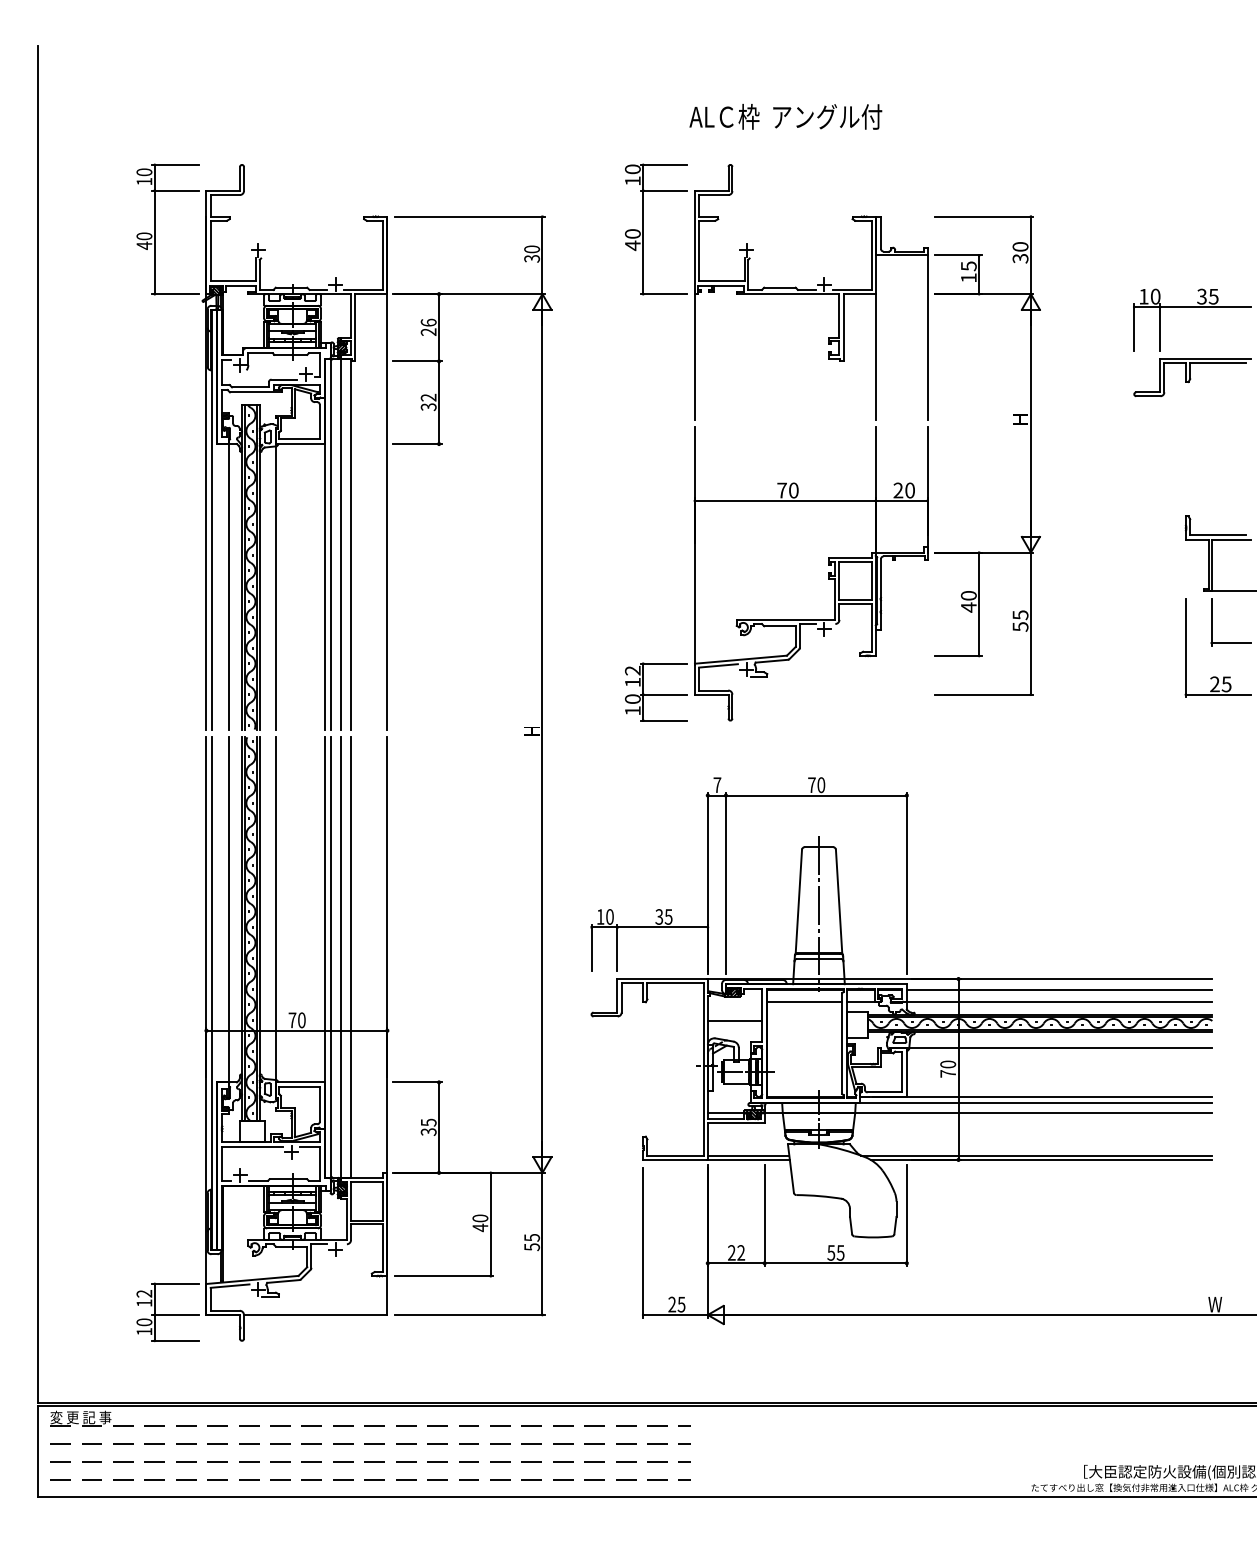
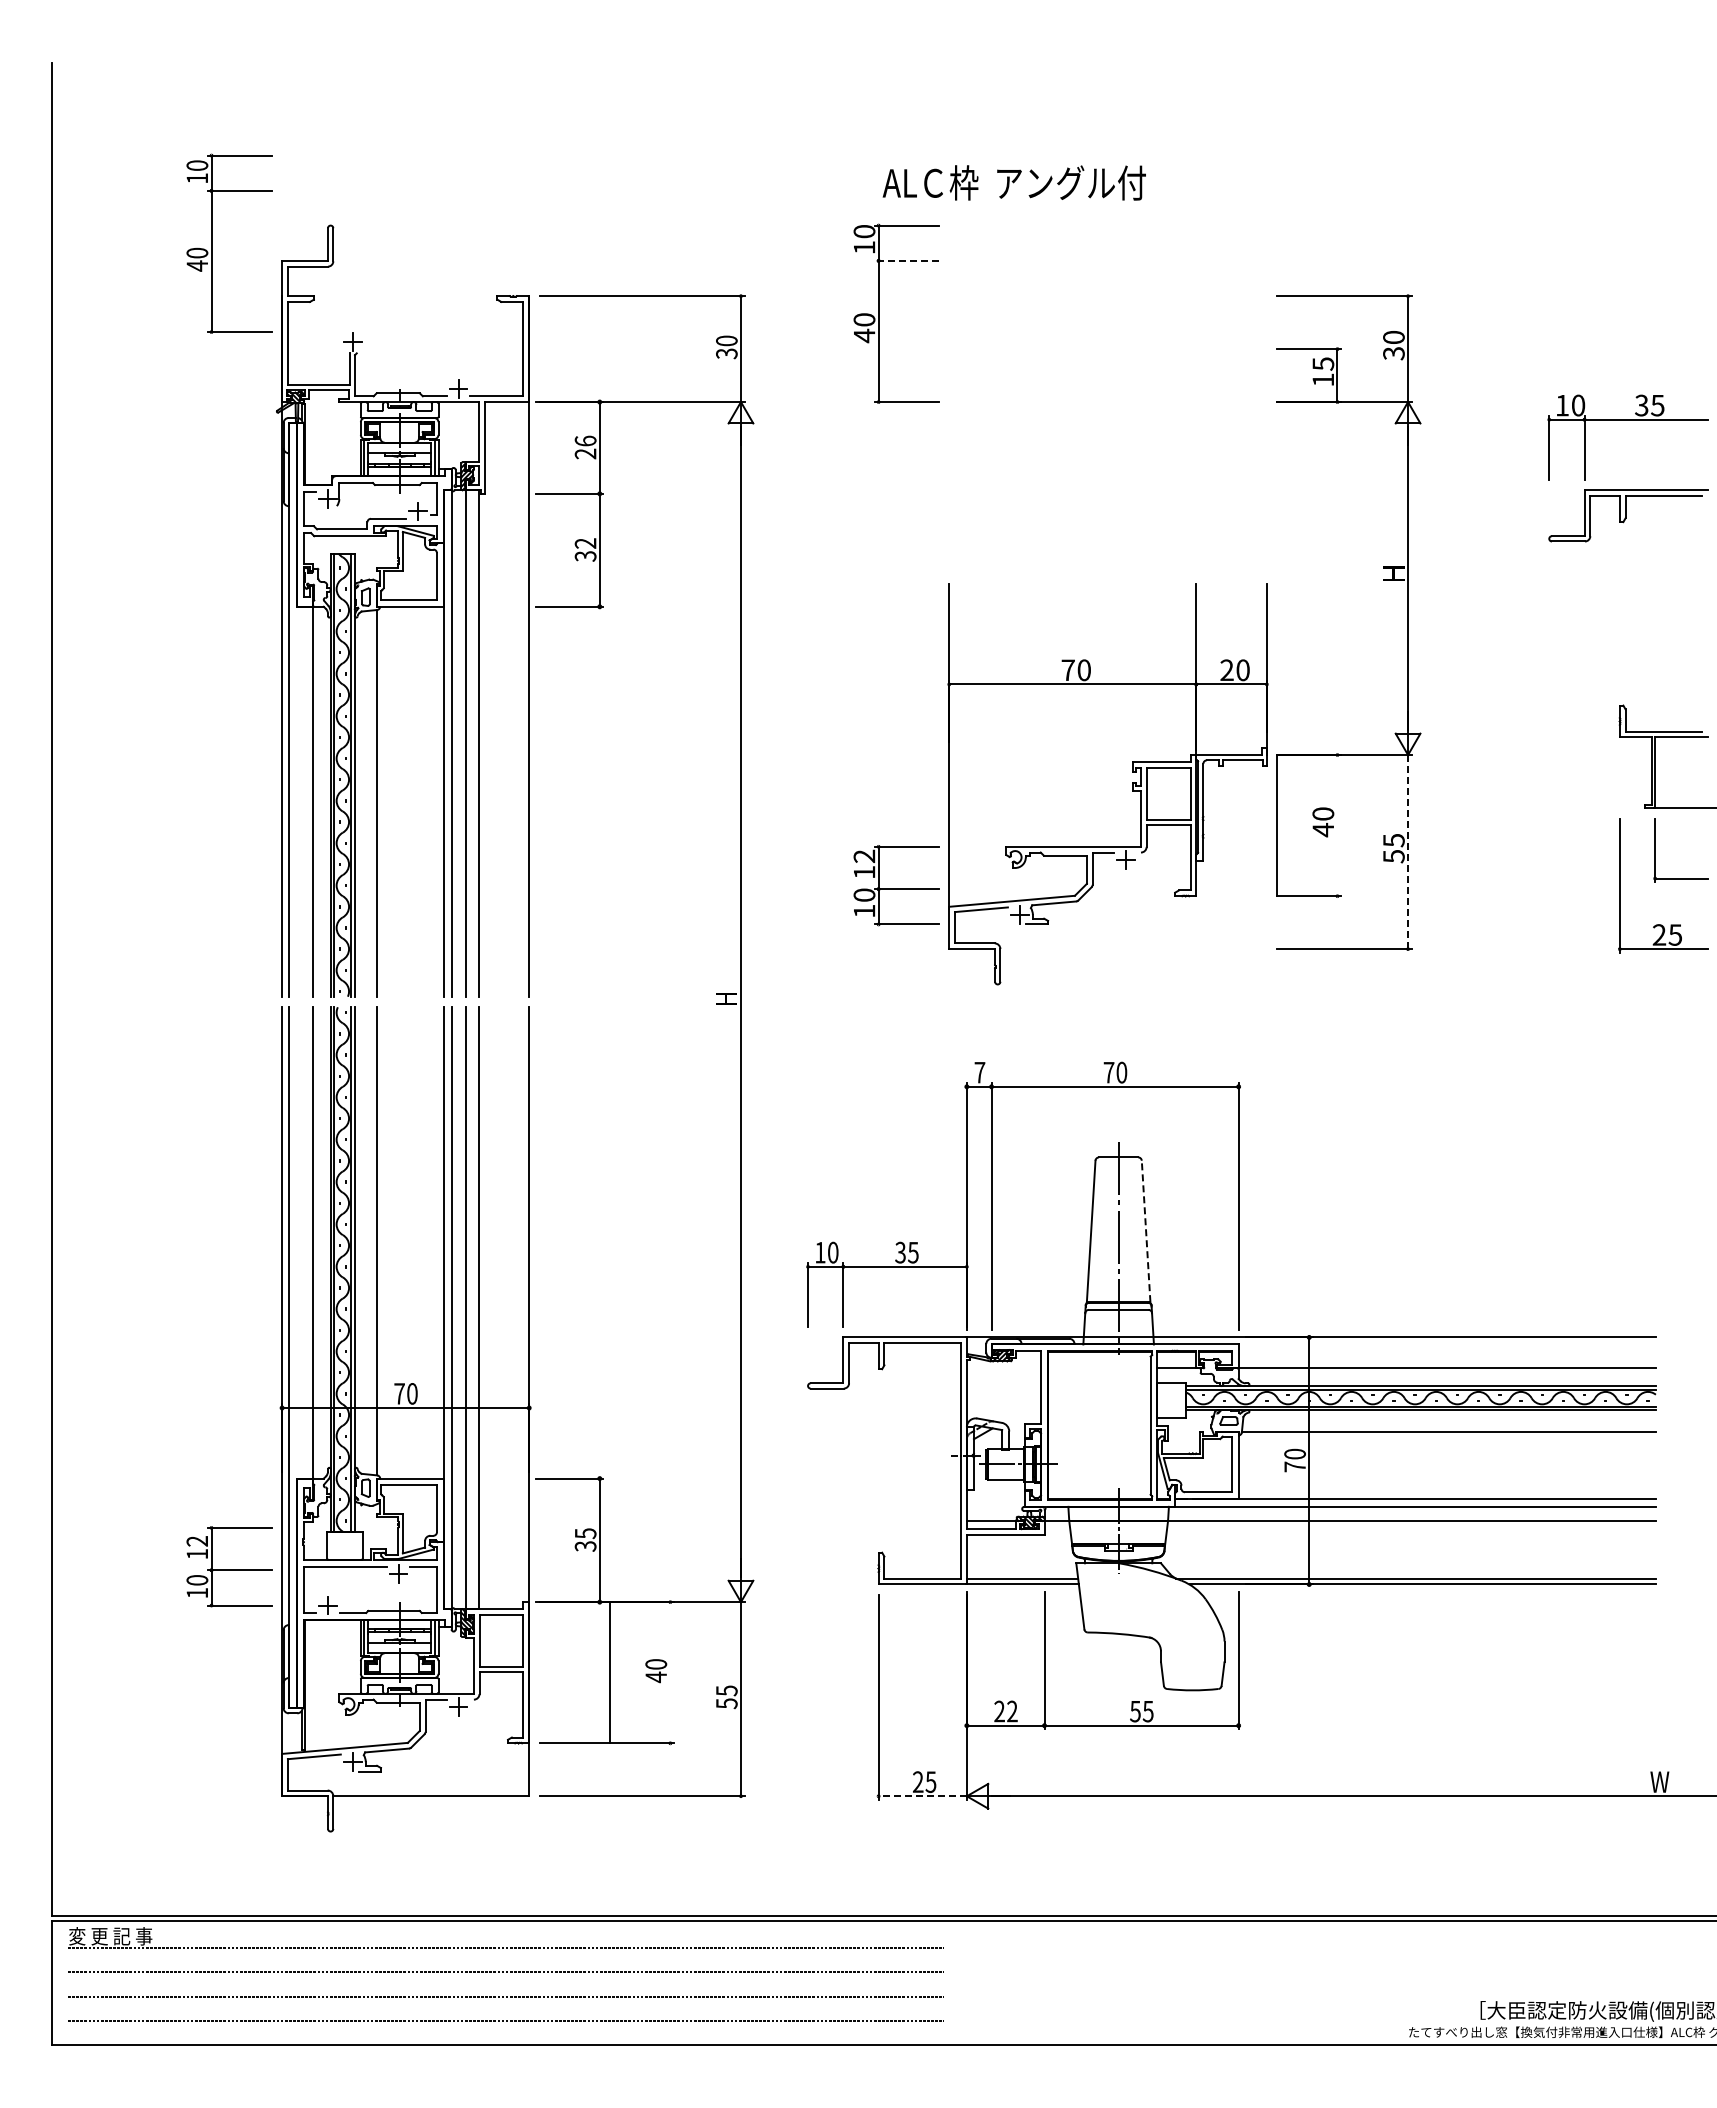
text: (785, 116) -> (1013, 182), moved
line: (663, 190) -> (906, 260), solid -> dashed
part: (155, 229) -> (212, 243), moved
part: (810, 291) -> (1107, 398), removed
line: (979, 604) -> (1277, 825), moved
line: (1031, 623) -> (1408, 852), solid -> dashed
part: (656, 692) -> (896, 885), moved
line: (839, 901) -> (1146, 1231), solid -> dashed
line: (1059, 990) -> (1446, 1352), removed
line: (804, 1001) -> (1098, 1368), removed
line: (734, 1020) -> (1003, 1394), removed
line: (490, 1224) -> (610, 1672), moved
part: (167, 1312) -> (229, 1566), moved
line: (675, 1315) -> (922, 1796), solid -> dashed

